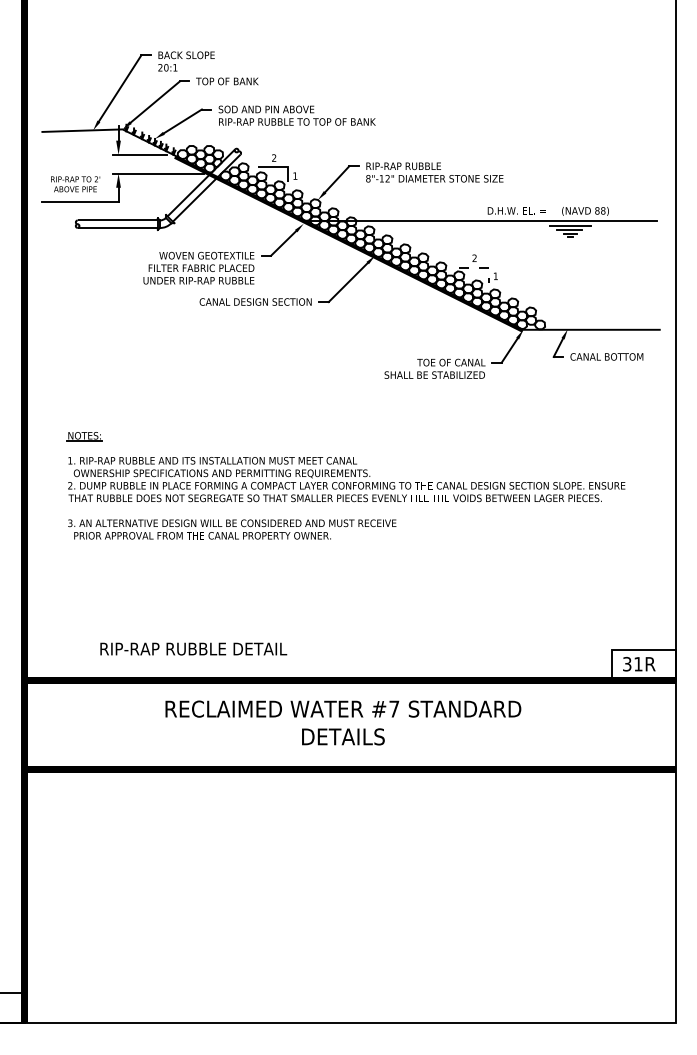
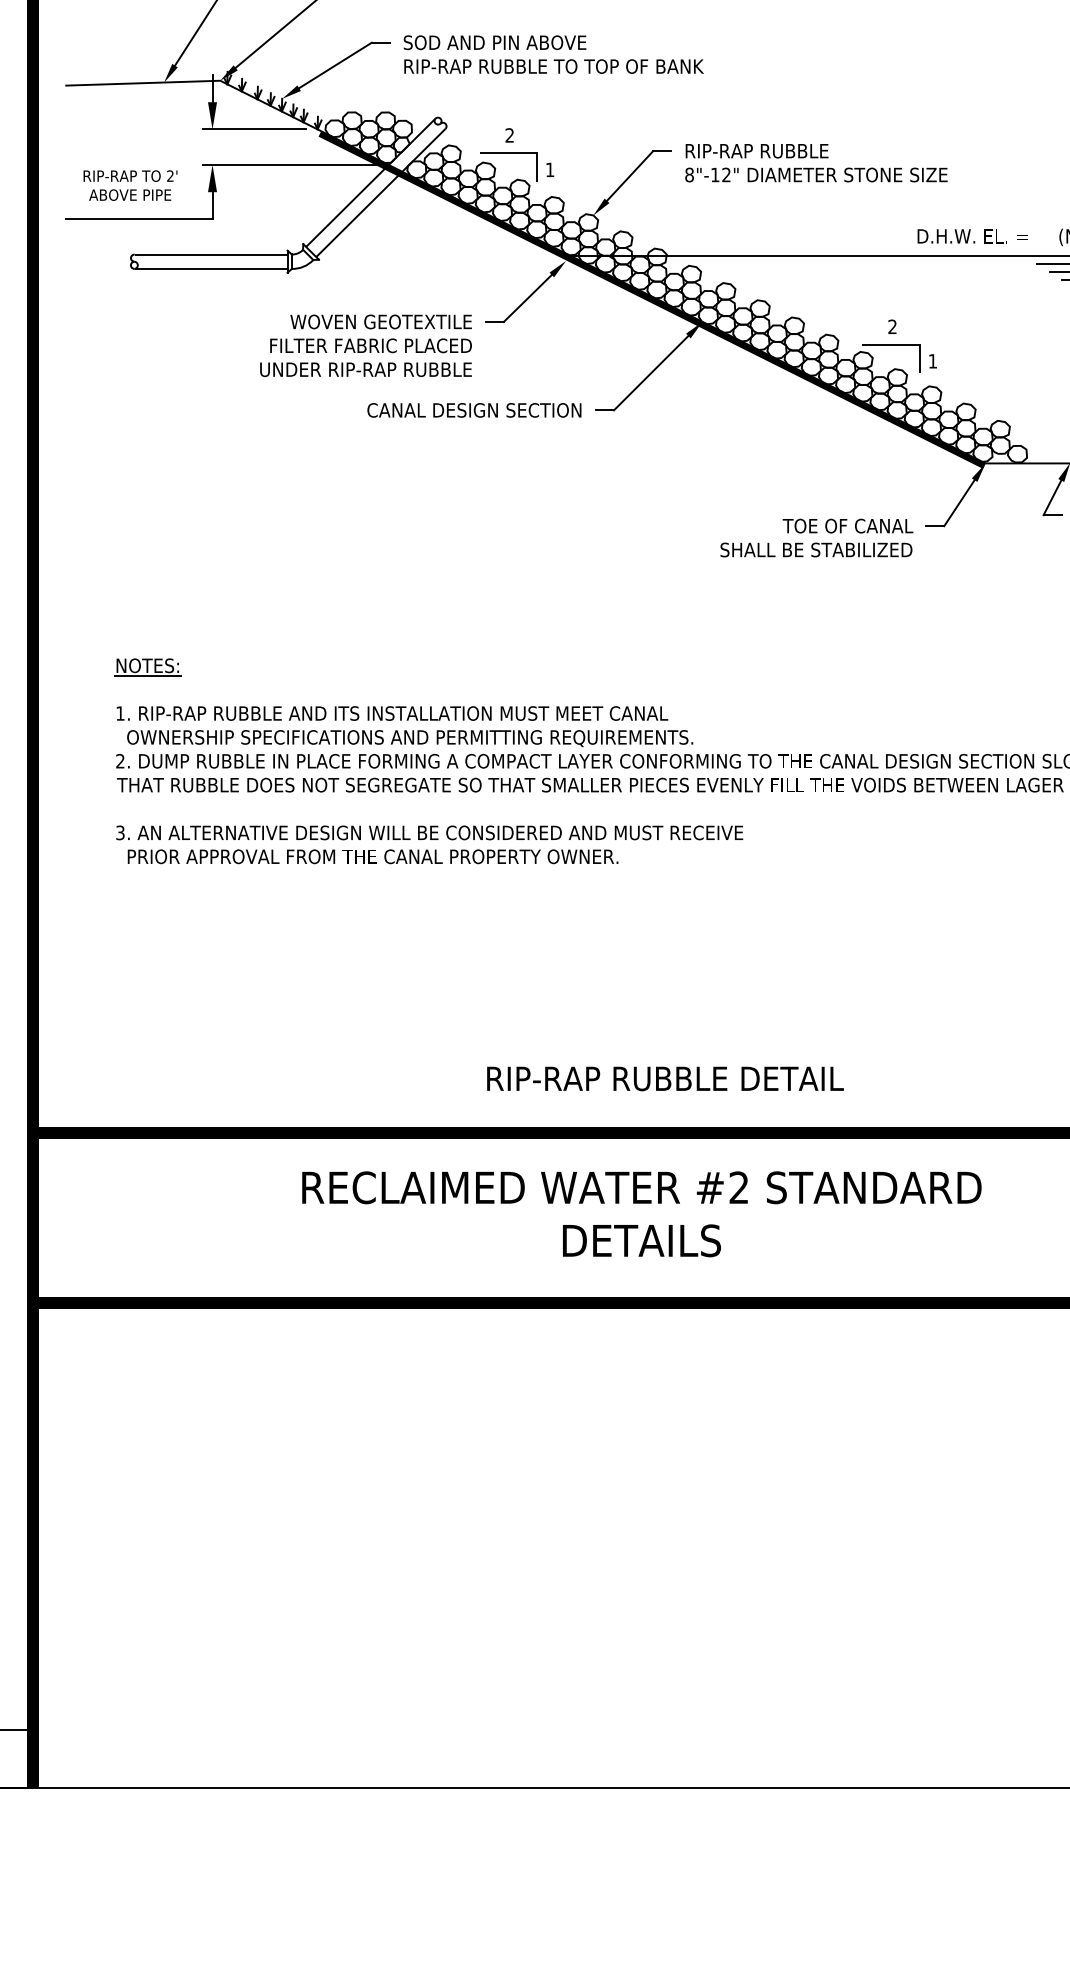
line: (481, 267) -> (905, 344), dashed -> solid
text: (193, 648) -> (665, 1077), moved
text: (394, 708) -> (739, 1186), #7 -> #2

